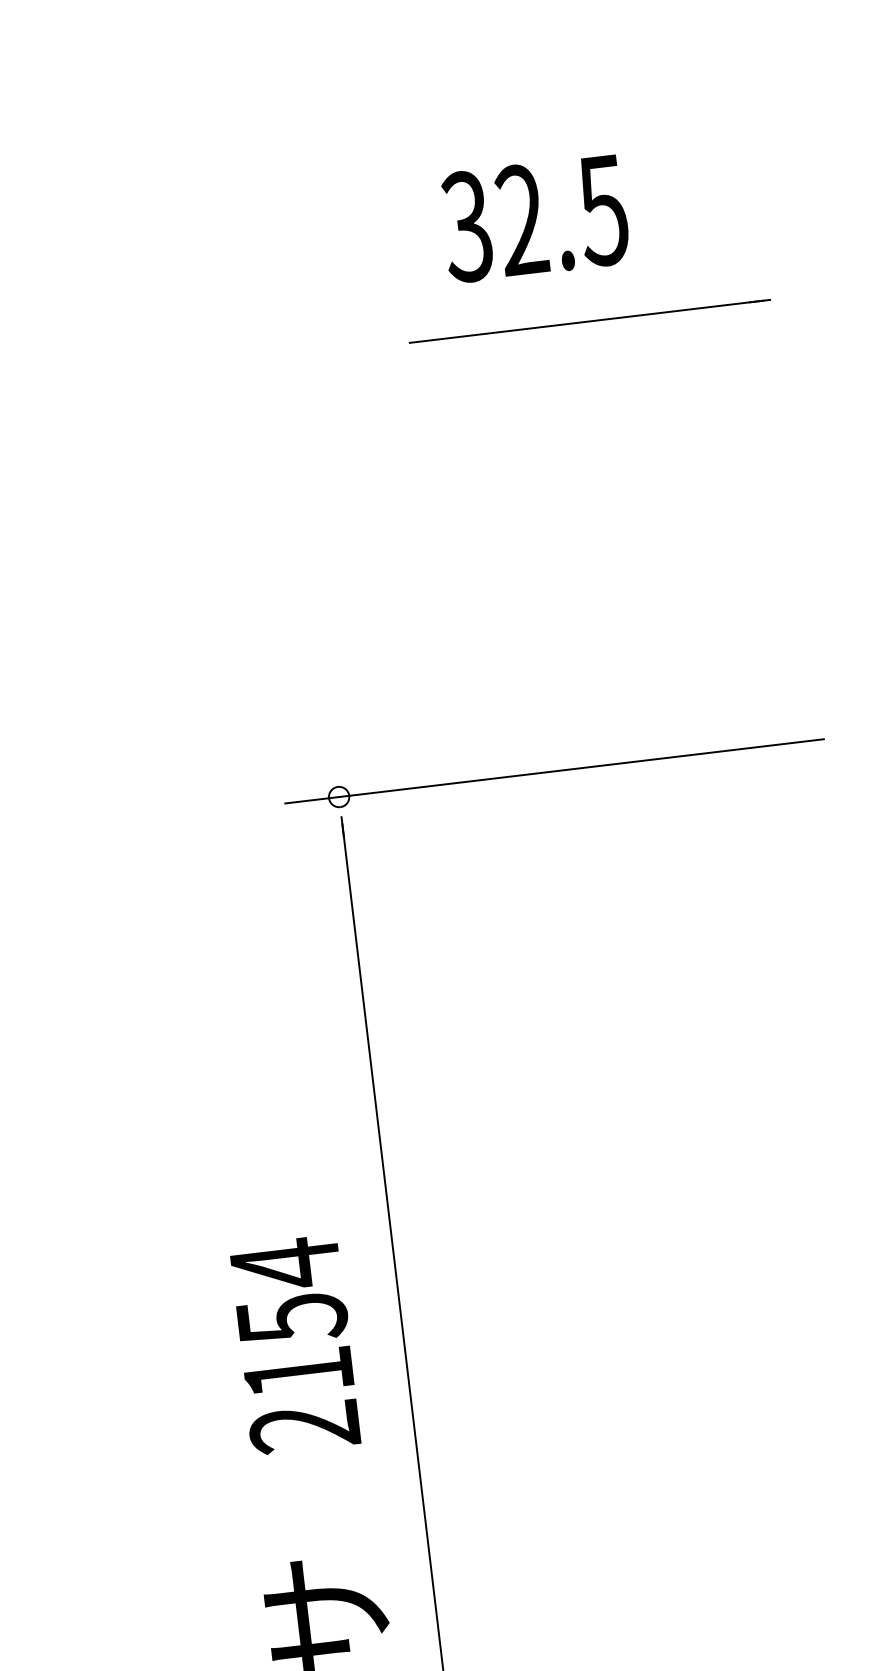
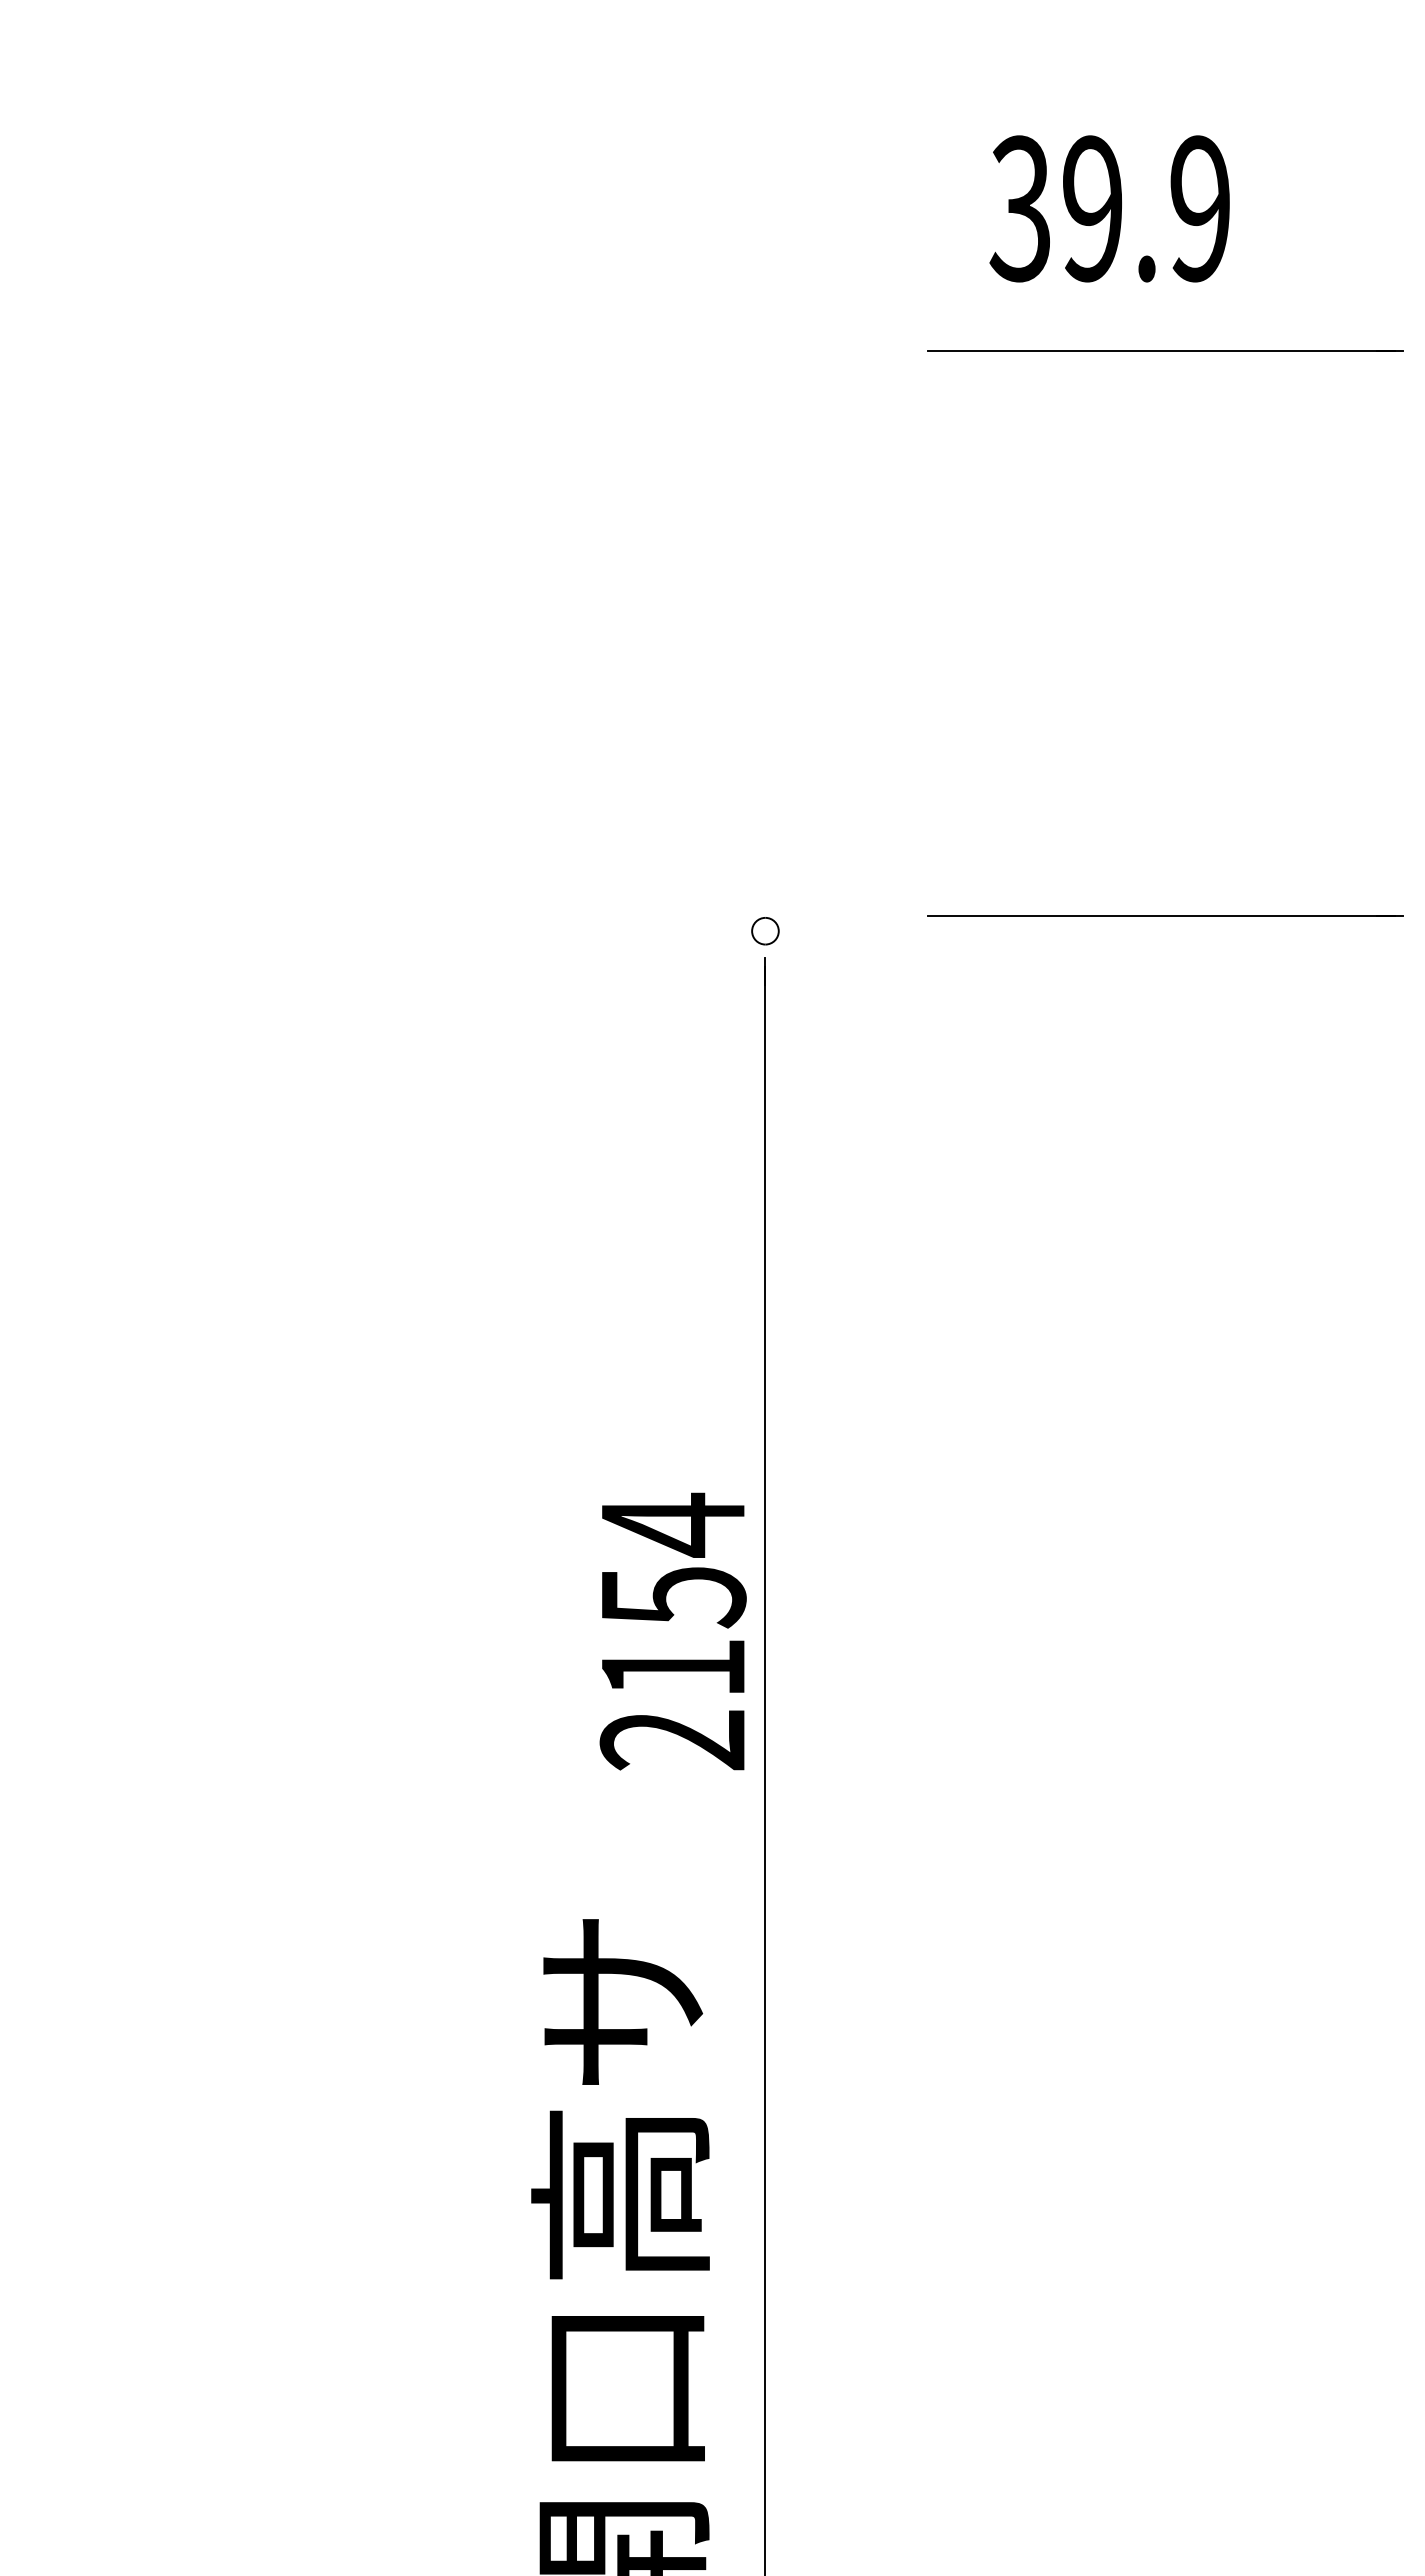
text: (561, 215) -> (1145, 208), 32.5 -> 39.9
line: (640, 748) -> (1165, 915), added
line: (554, 771) -> (1049, 931), removed
text: (294, 1345) -> (672, 1631), moved

